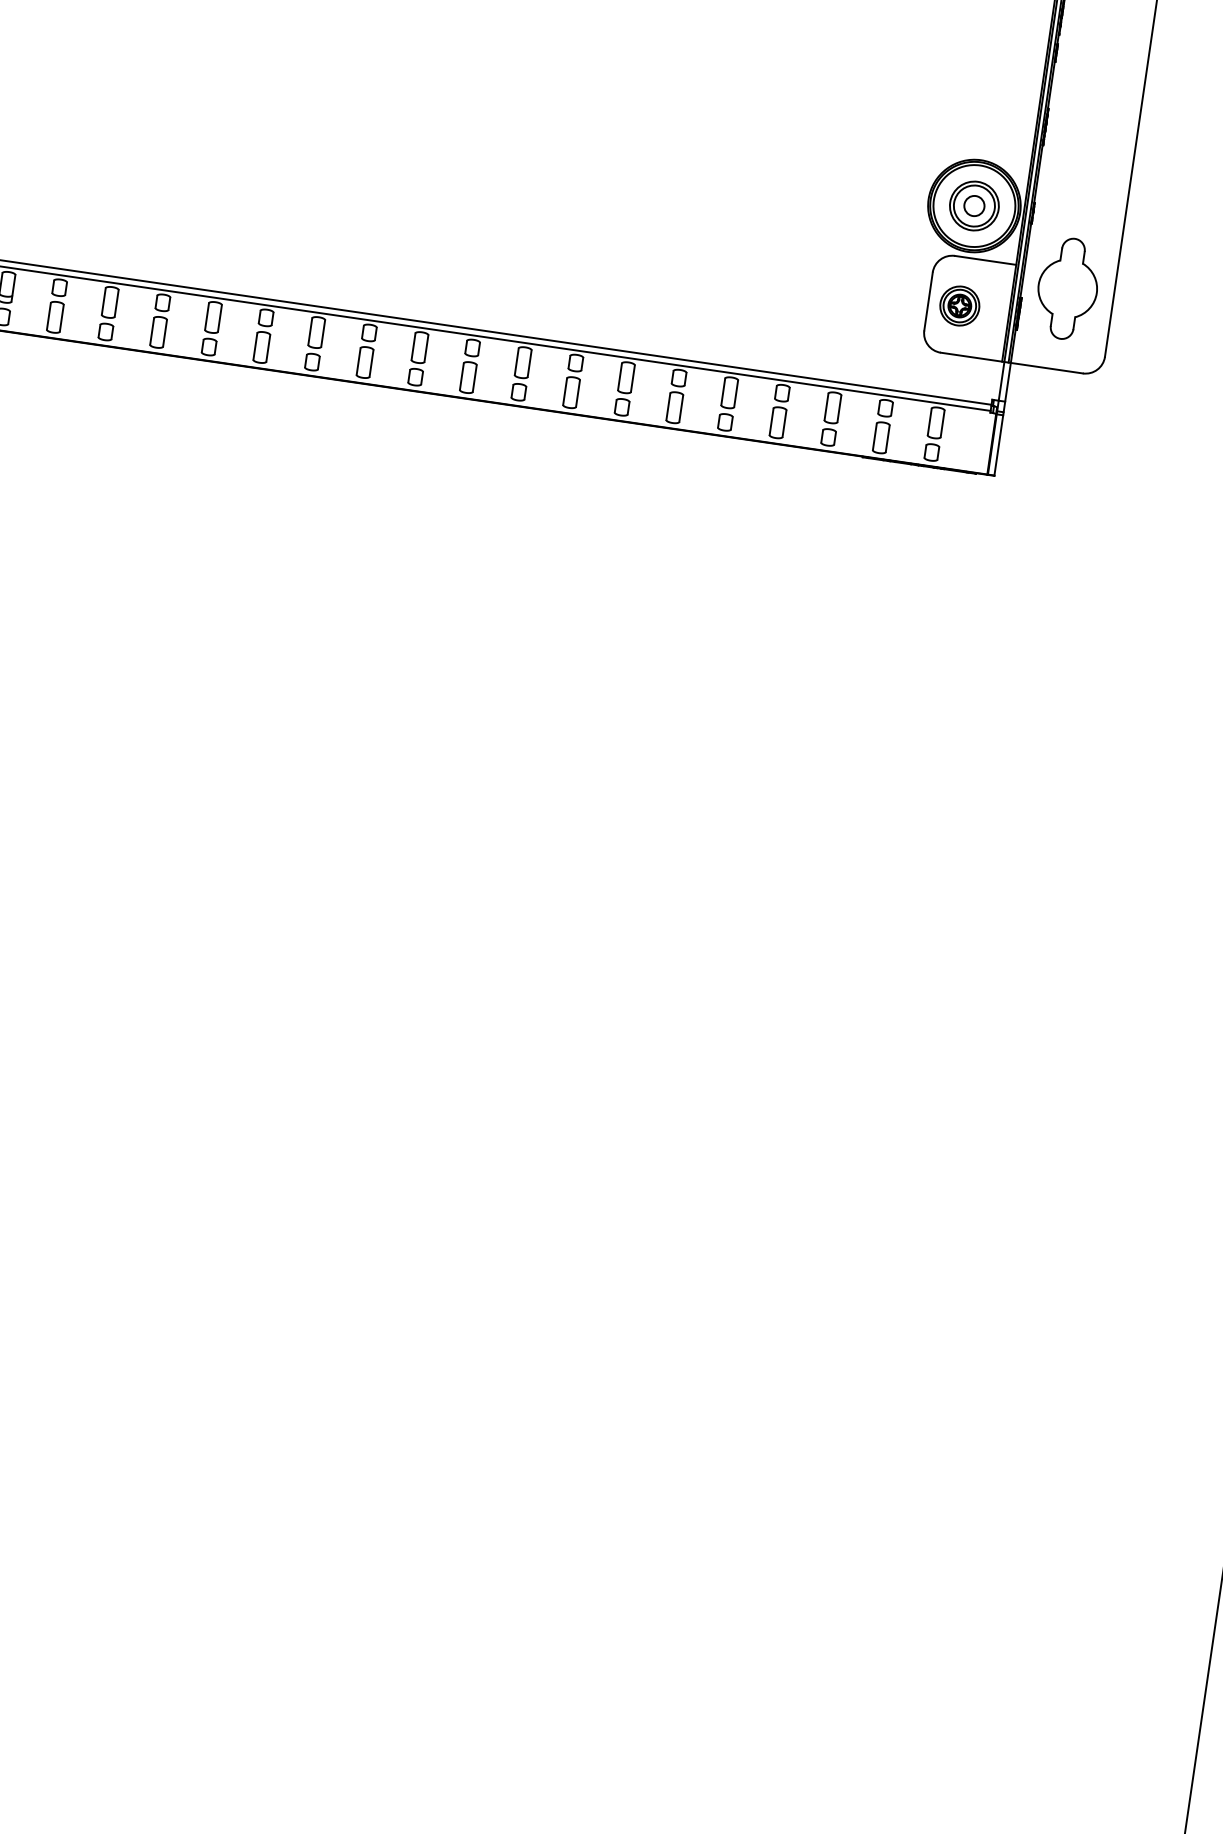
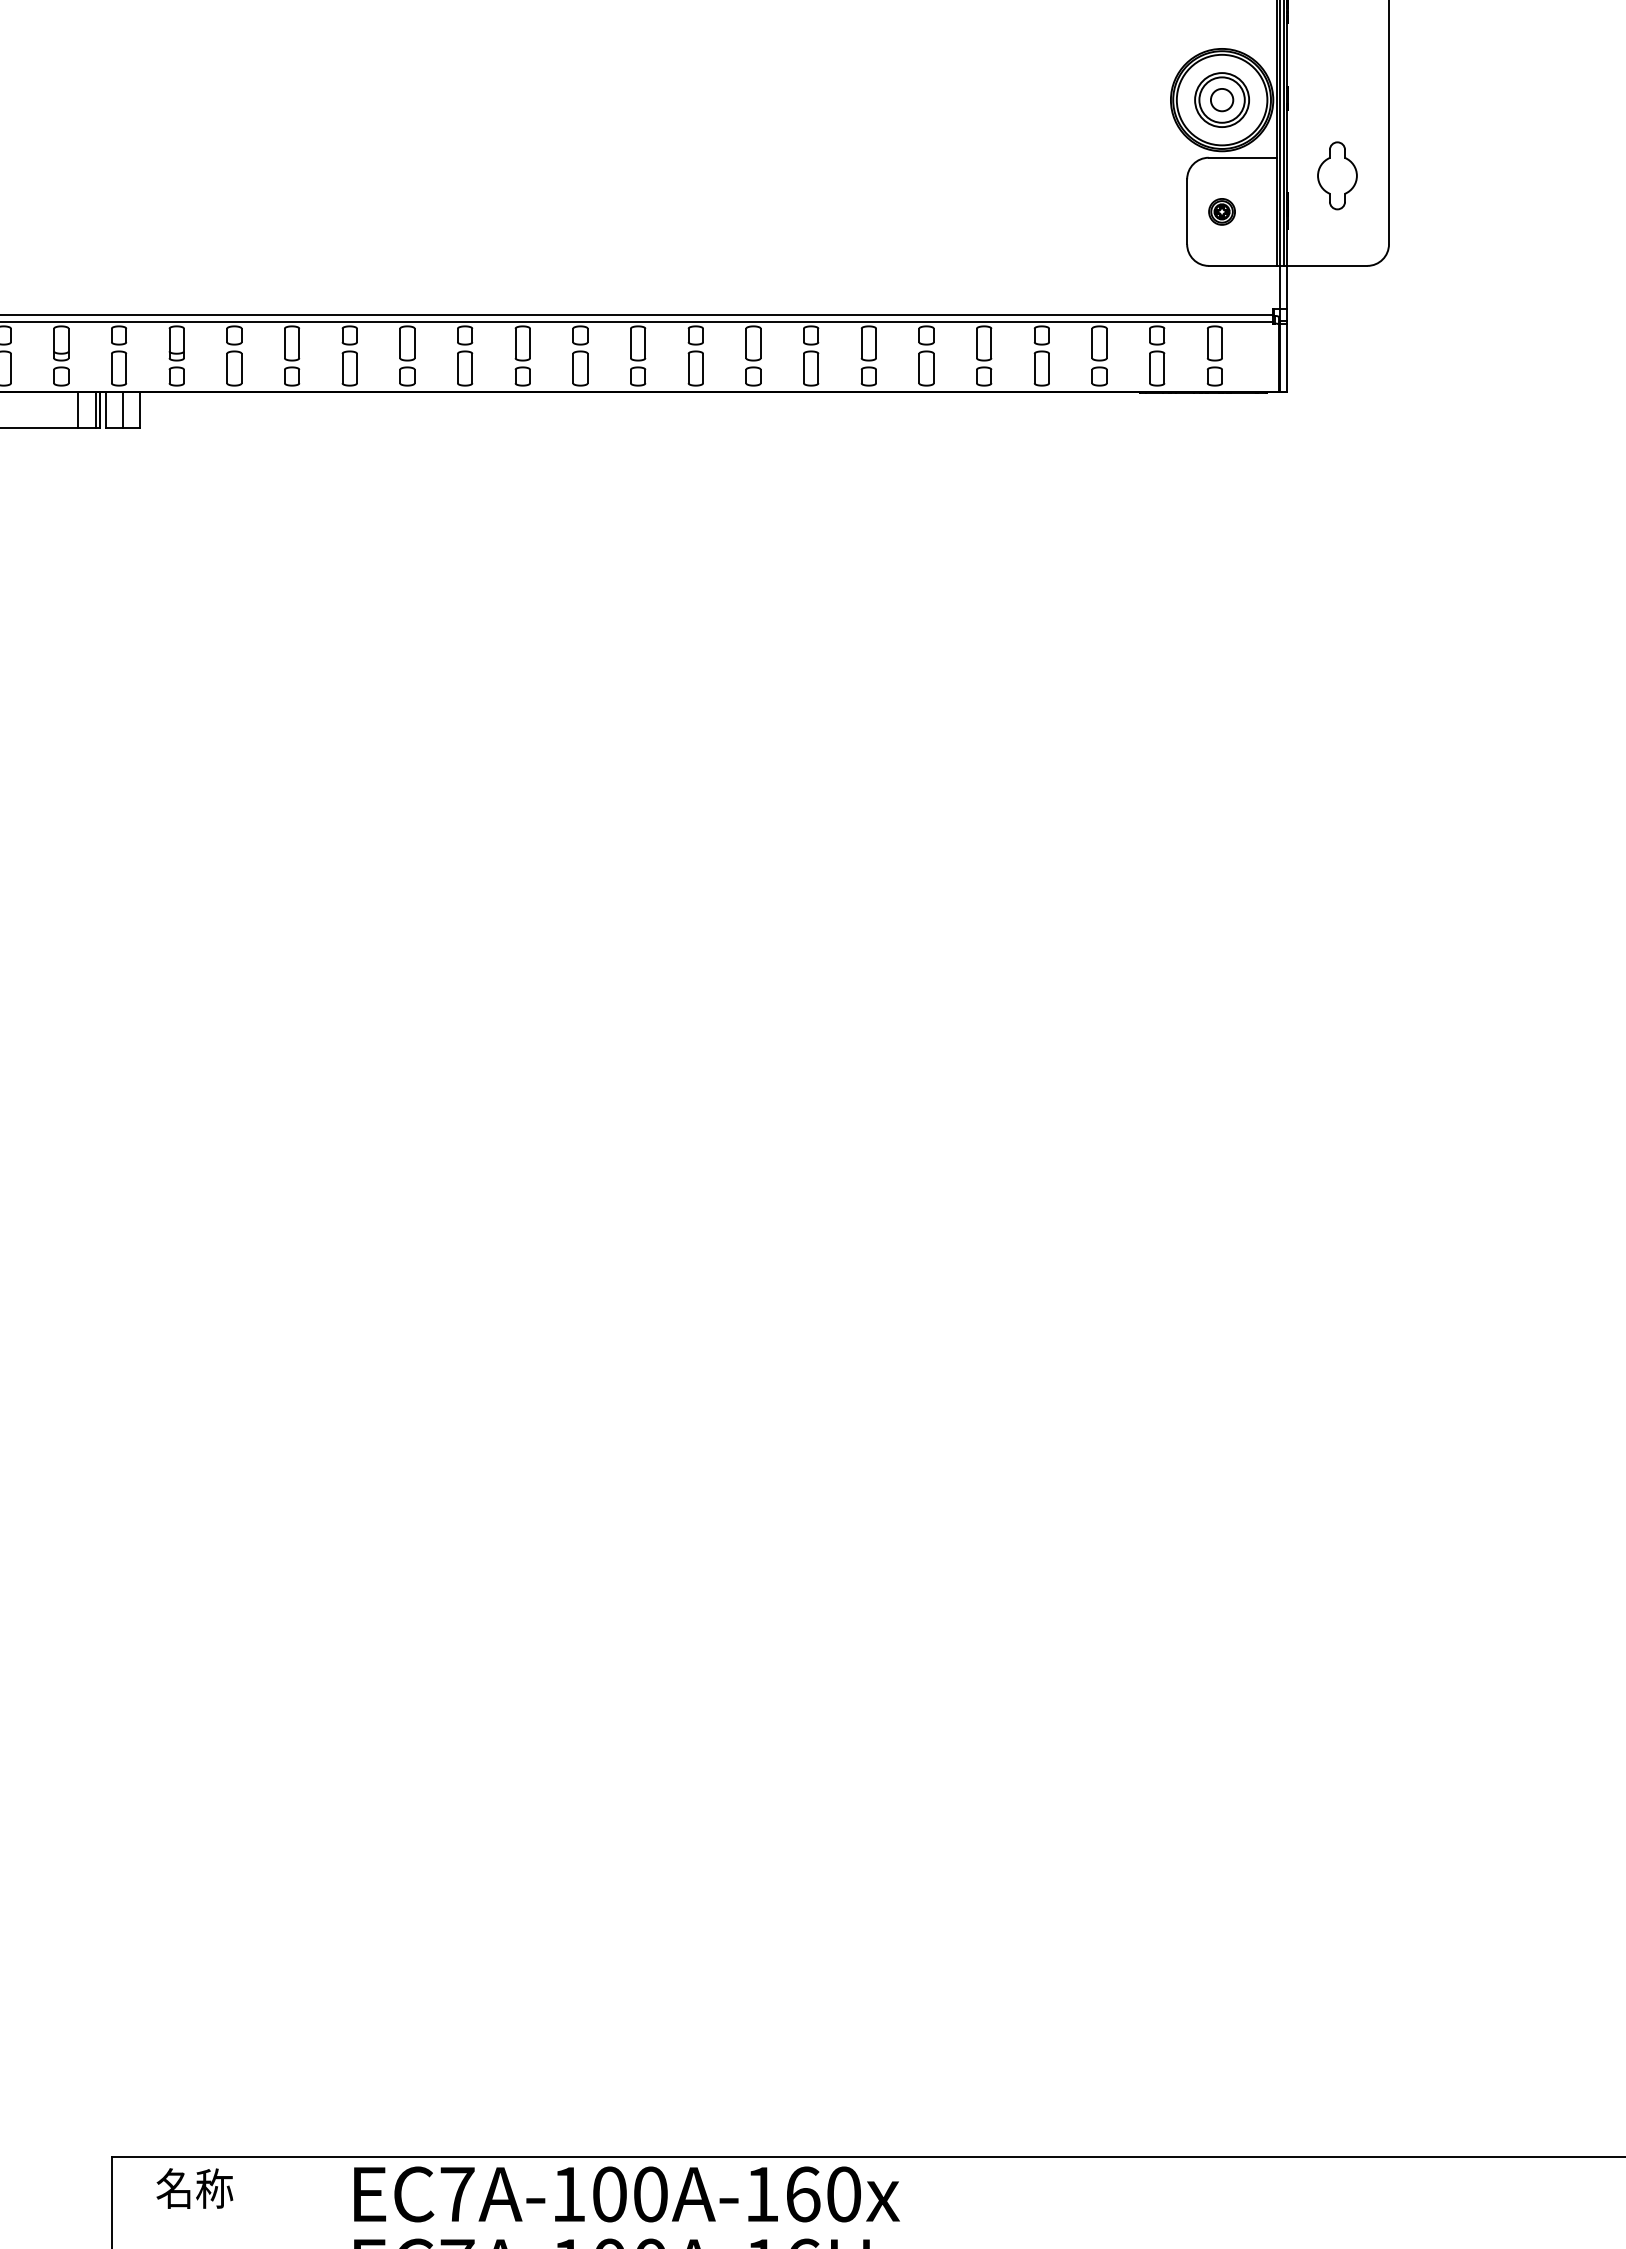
part: (1067, 288) -> (1337, 175), size x0.6
part: (959, 305) -> (1221, 211), size x0.6

